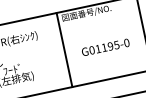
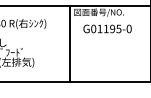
text: (105, 47) -> (107, 28), moved

